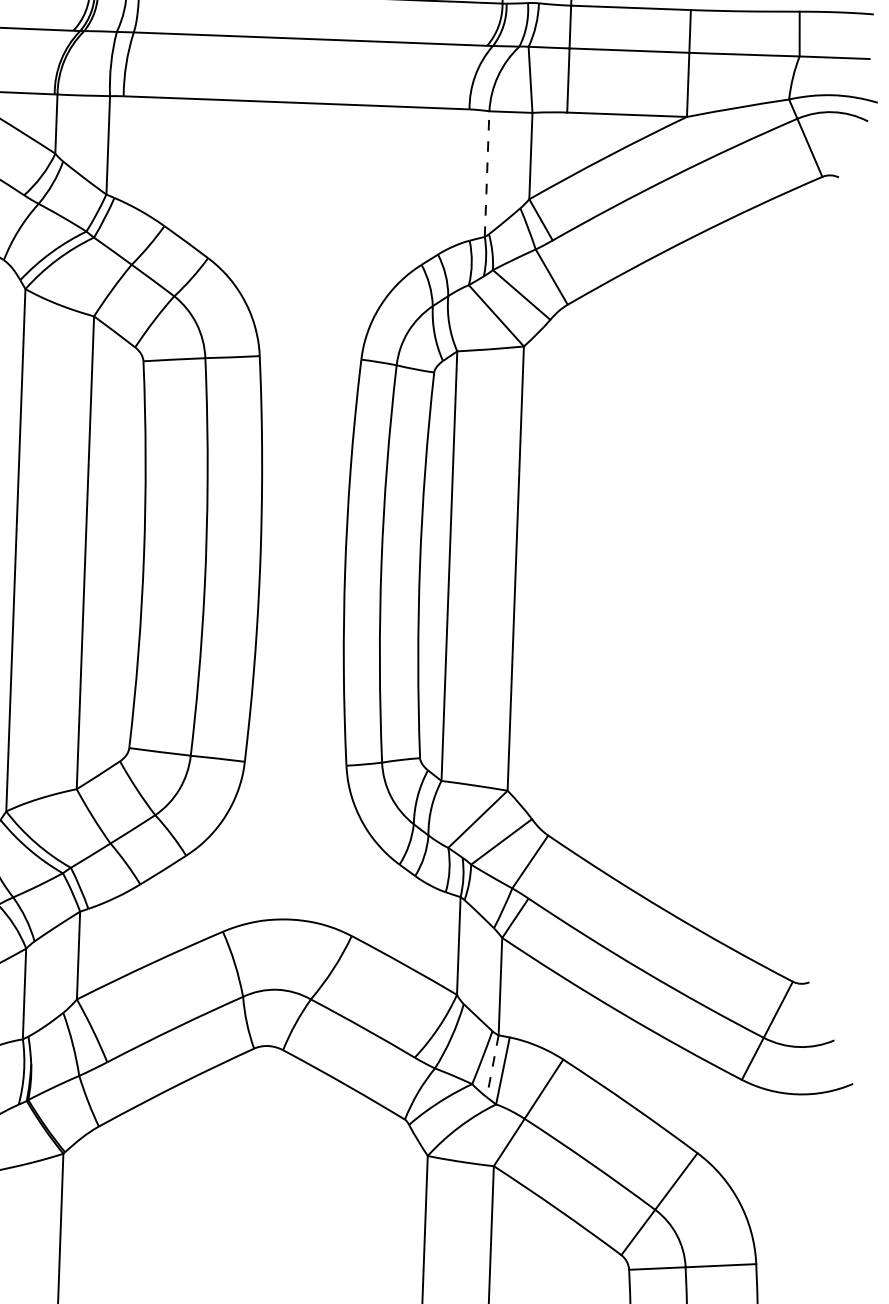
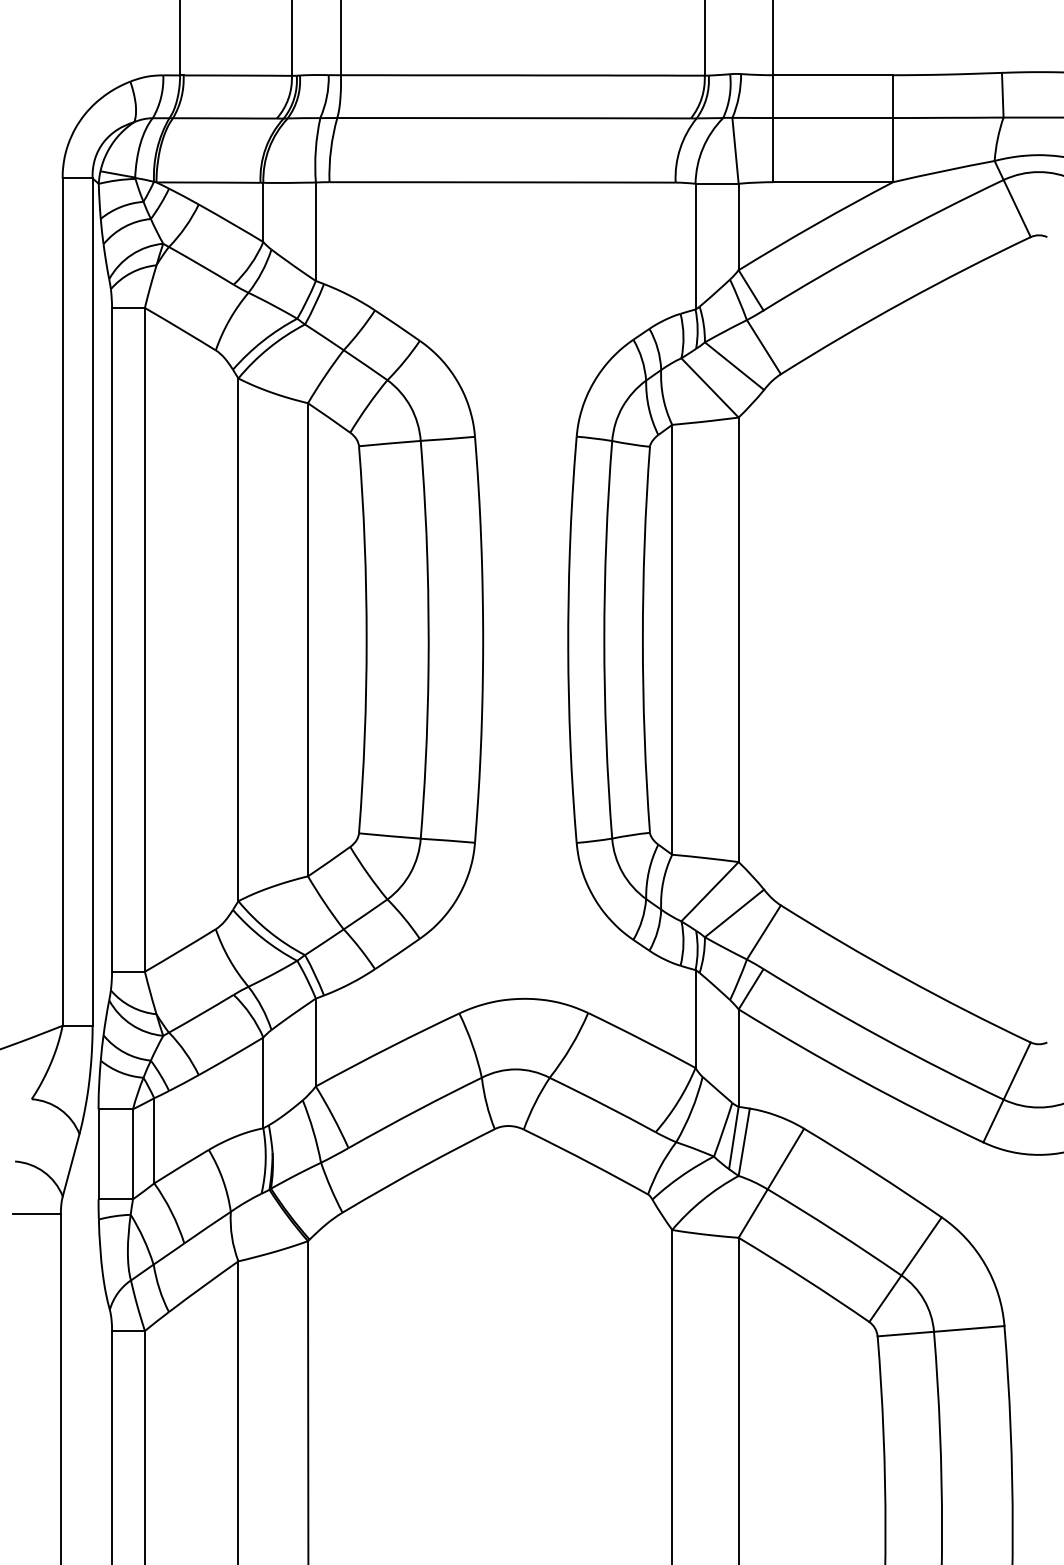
line: (487, 173) -> (695, 246), dashed -> solid
line: (492, 1065) -> (733, 1137), dashed -> solid

